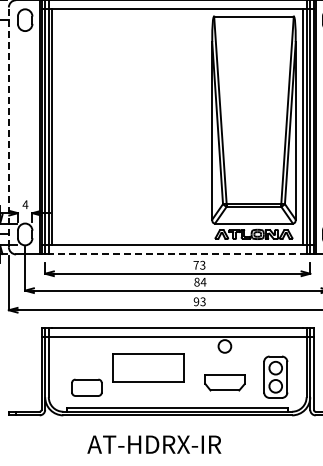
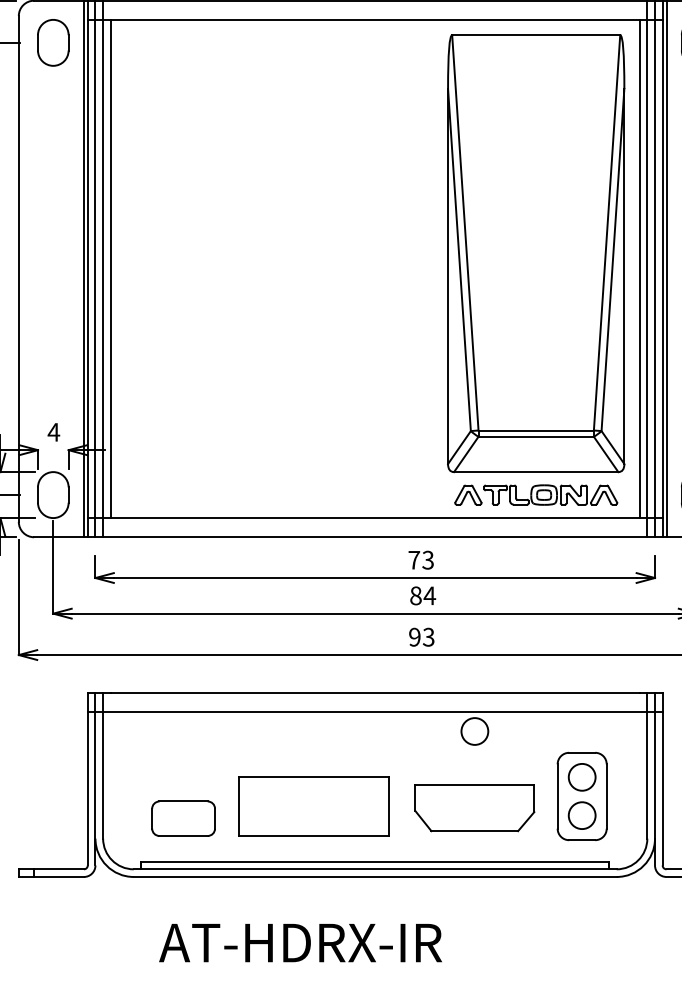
line: (8, 127) -> (18, 269), dashed -> solid
line: (177, 254) -> (374, 537), dashed -> solid
part: (148, 367) -> (313, 805), moved
part: (224, 382) -> (473, 807), size x1.43
text: (154, 444) -> (300, 942), moved

